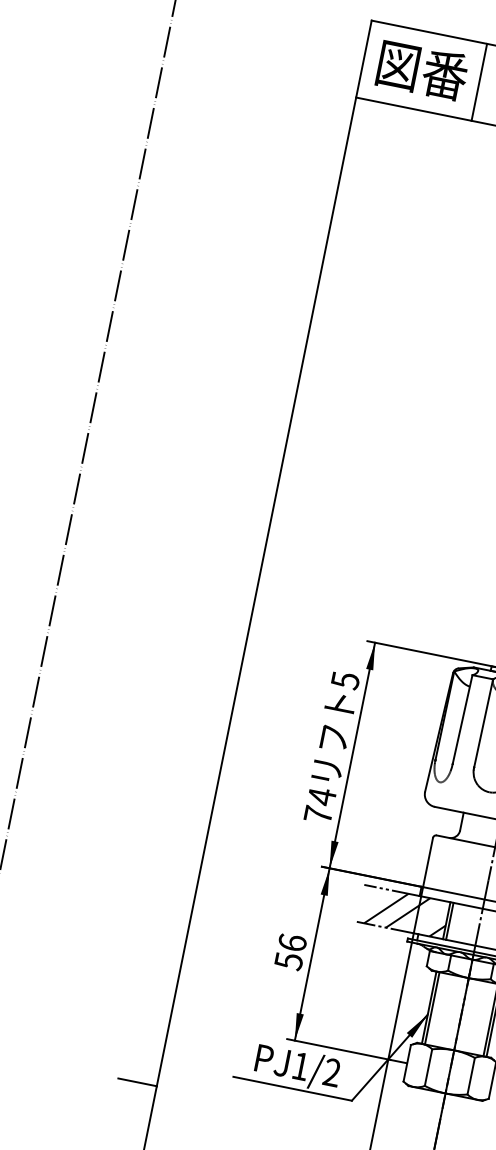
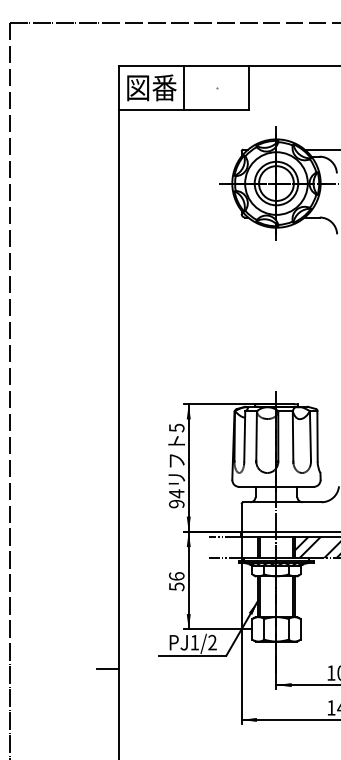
text: (318, 813) -> (176, 503), 74 -> 94
hatch: (406, 912) -> (235, 547), removed

